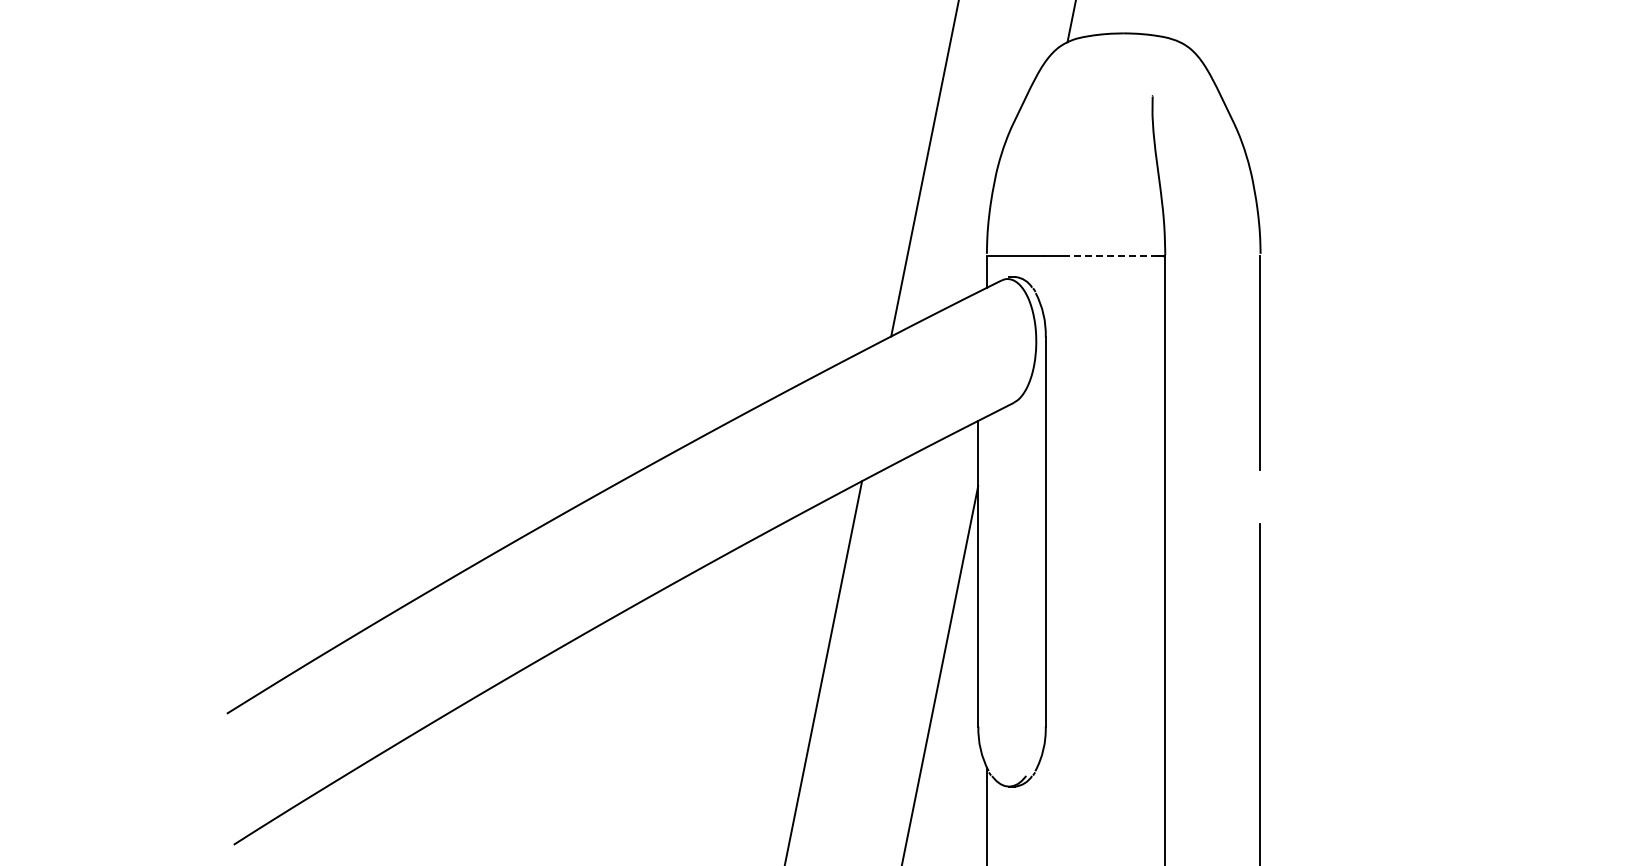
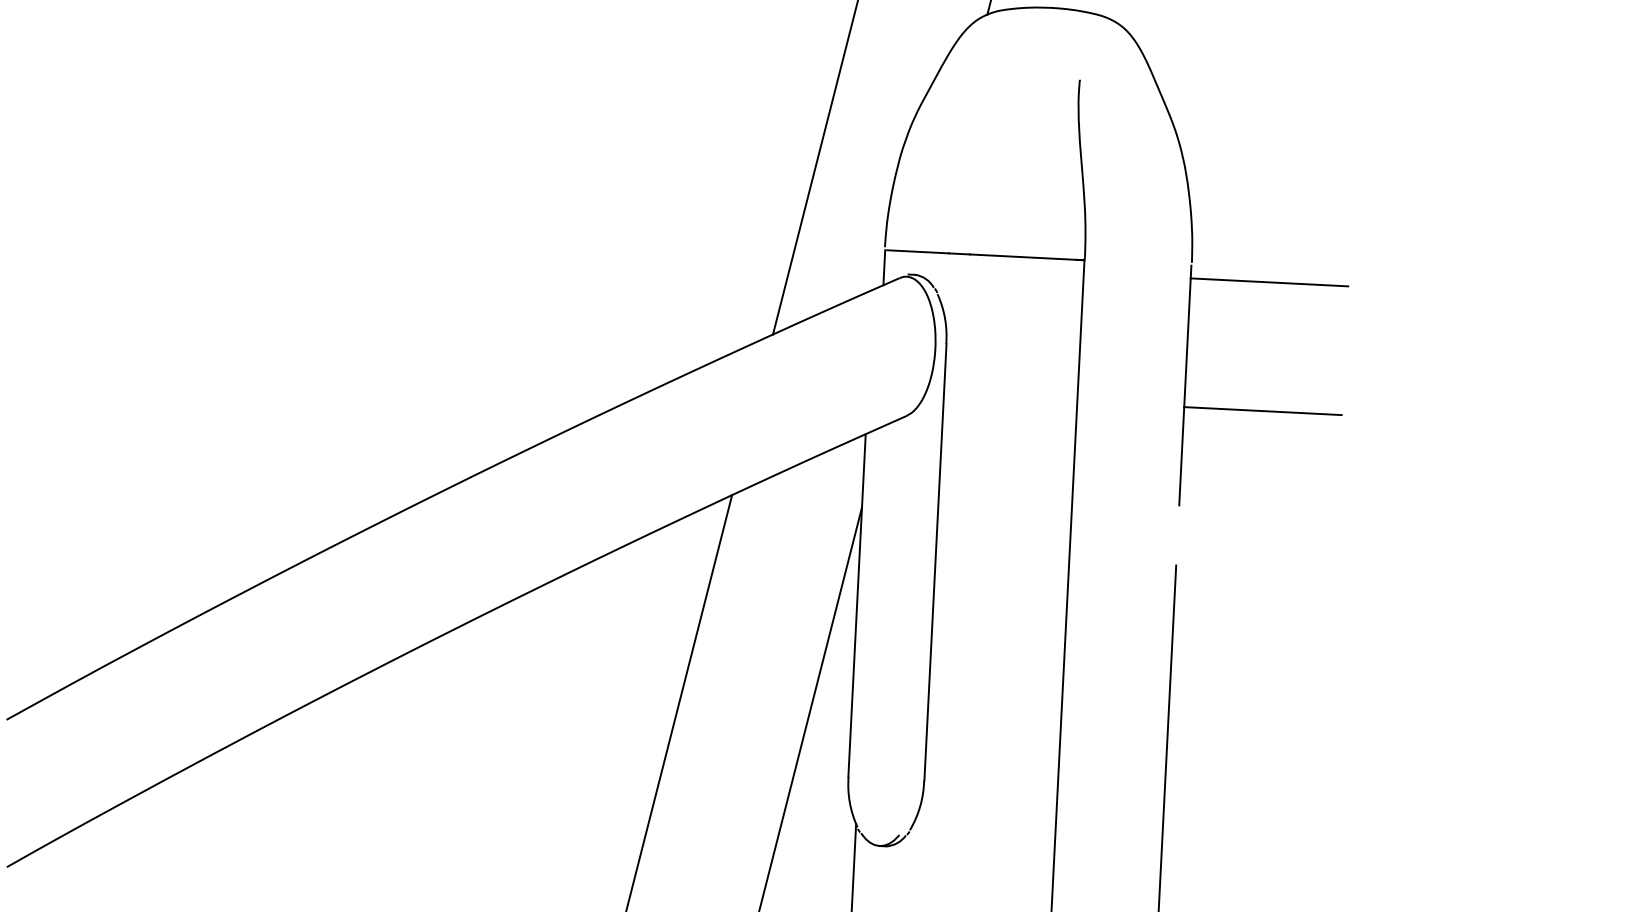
line: (1110, 256) -> (1023, 257), dashed -> solid
line: (1330, 267) -> (1269, 282), added
line: (1330, 382) -> (1262, 411), added

